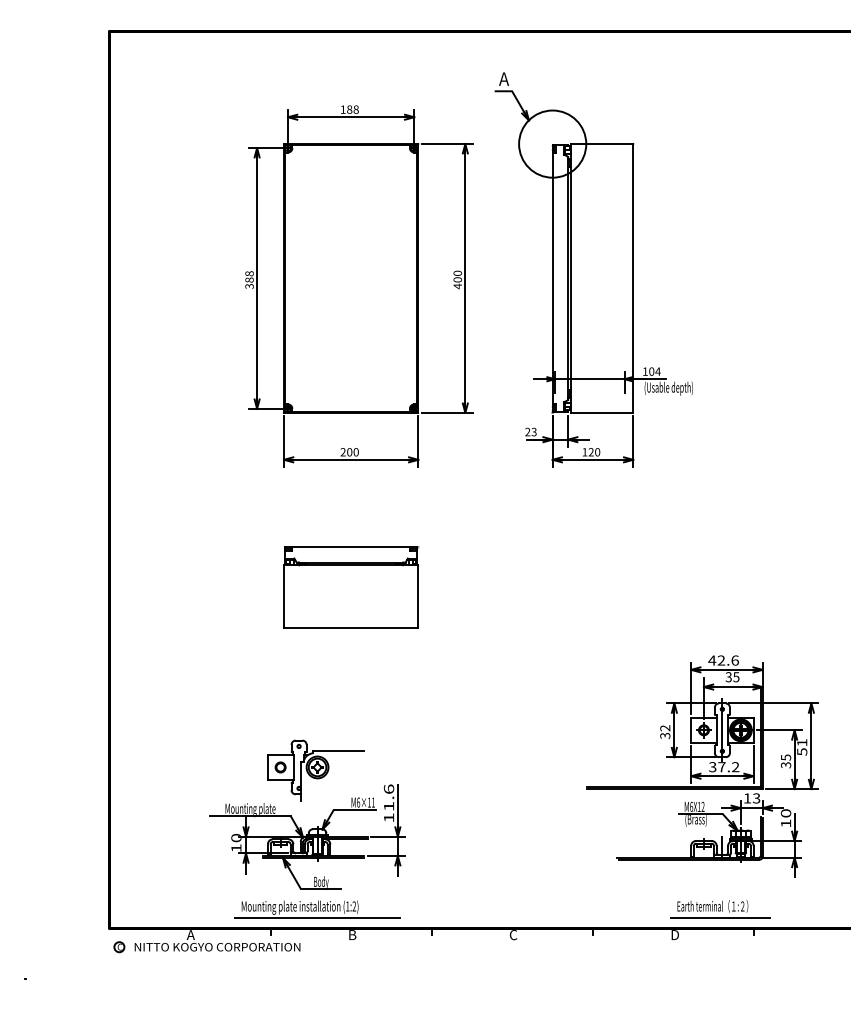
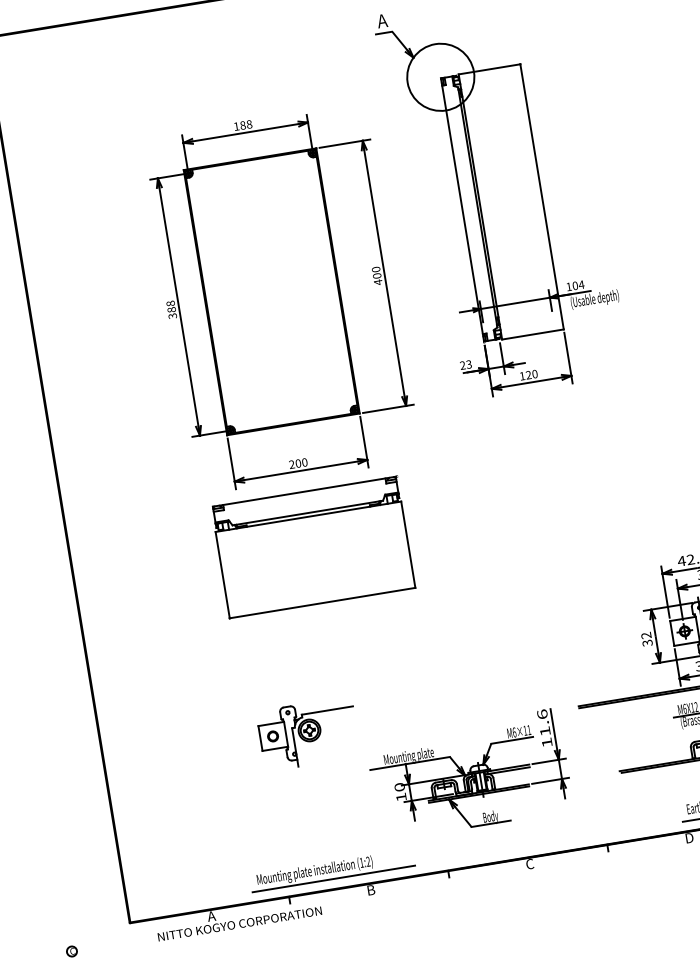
part: (359, 286) -> (281, 298), moved
part: (351, 587) -> (313, 547), size x1.4
part: (307, 836) -> (469, 774), moved
part: (119, 947) -> (72, 951), moved

